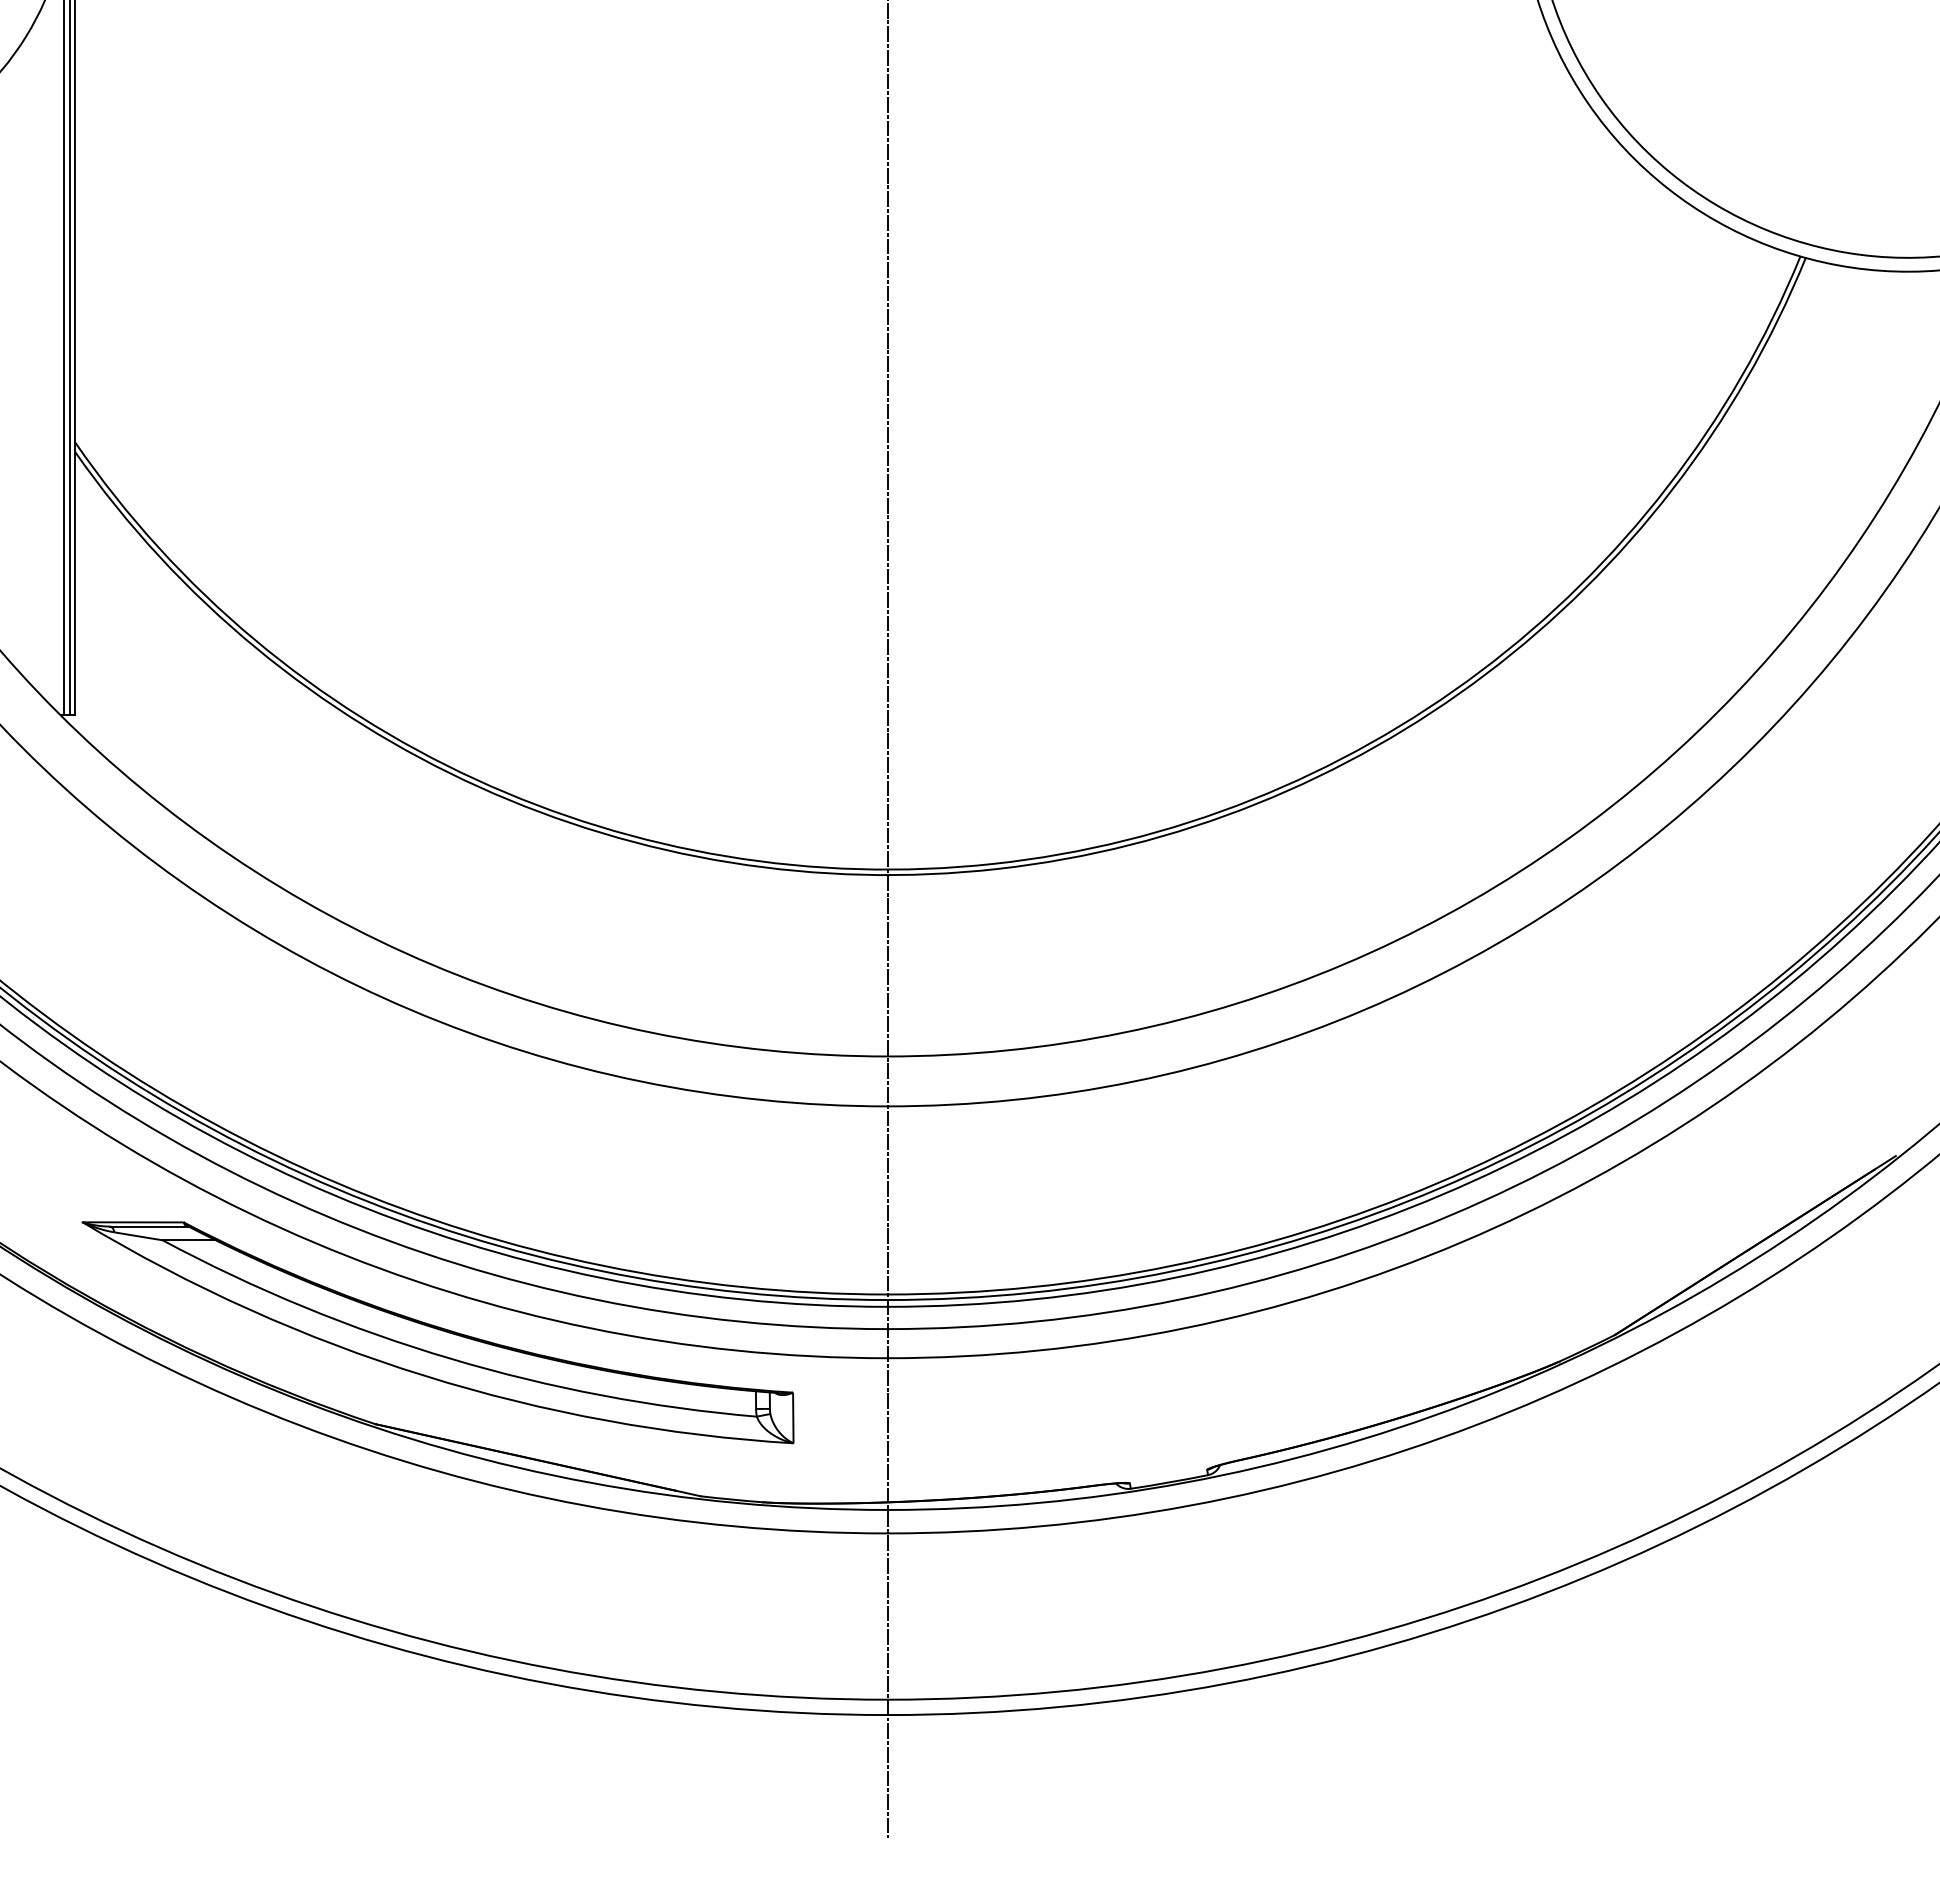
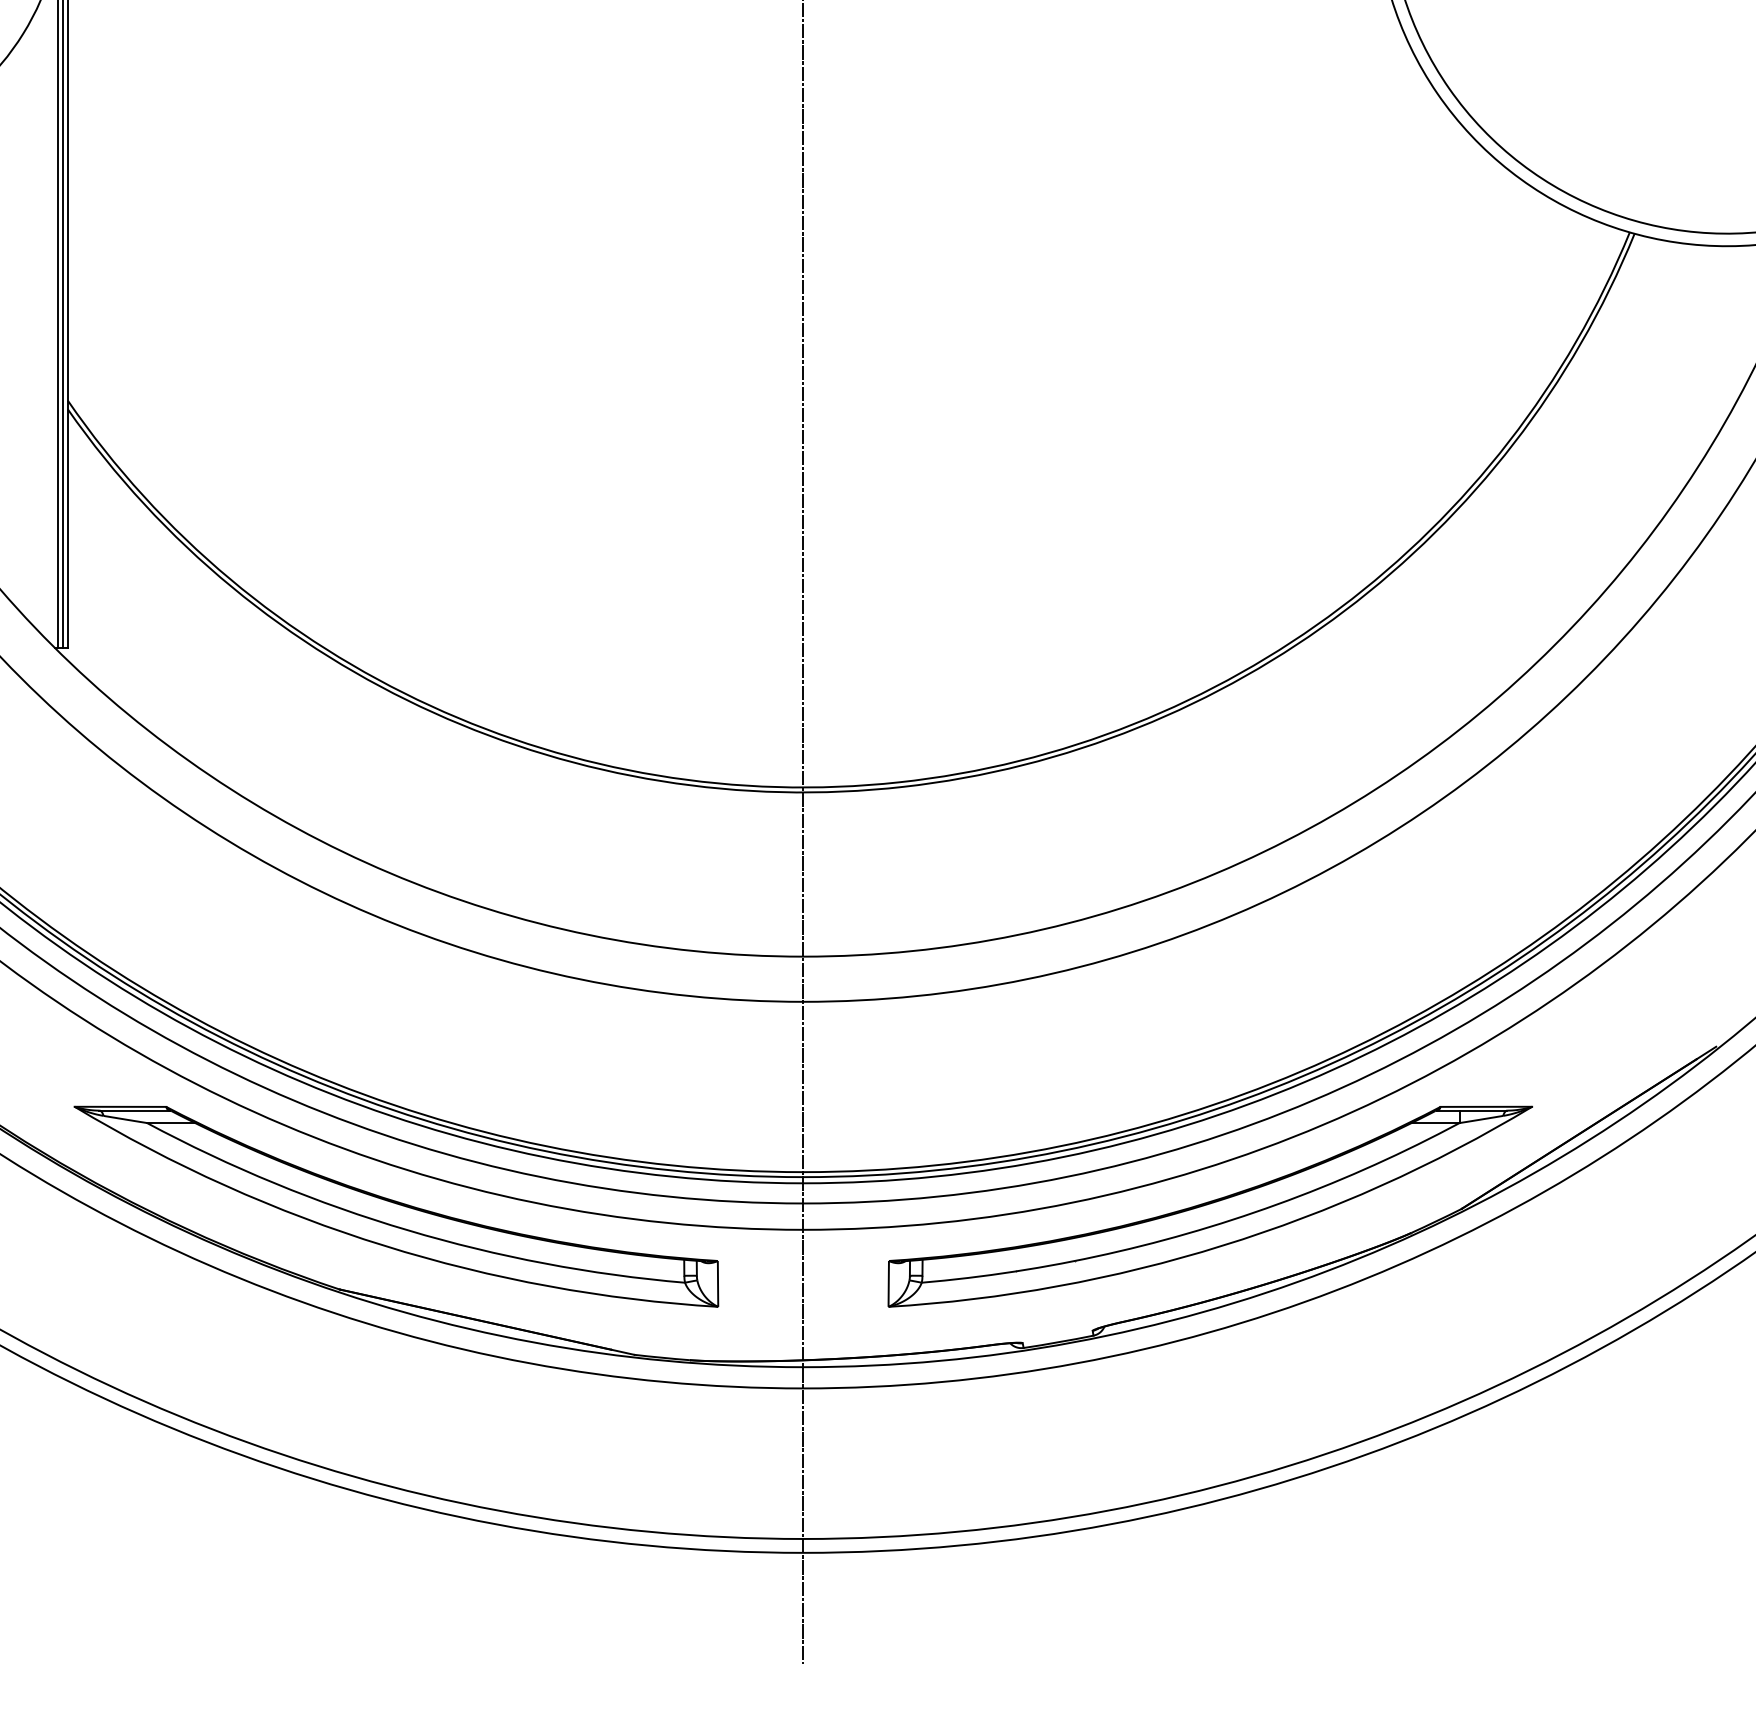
part: (1336, 1332) -> (1209, 1206), added

